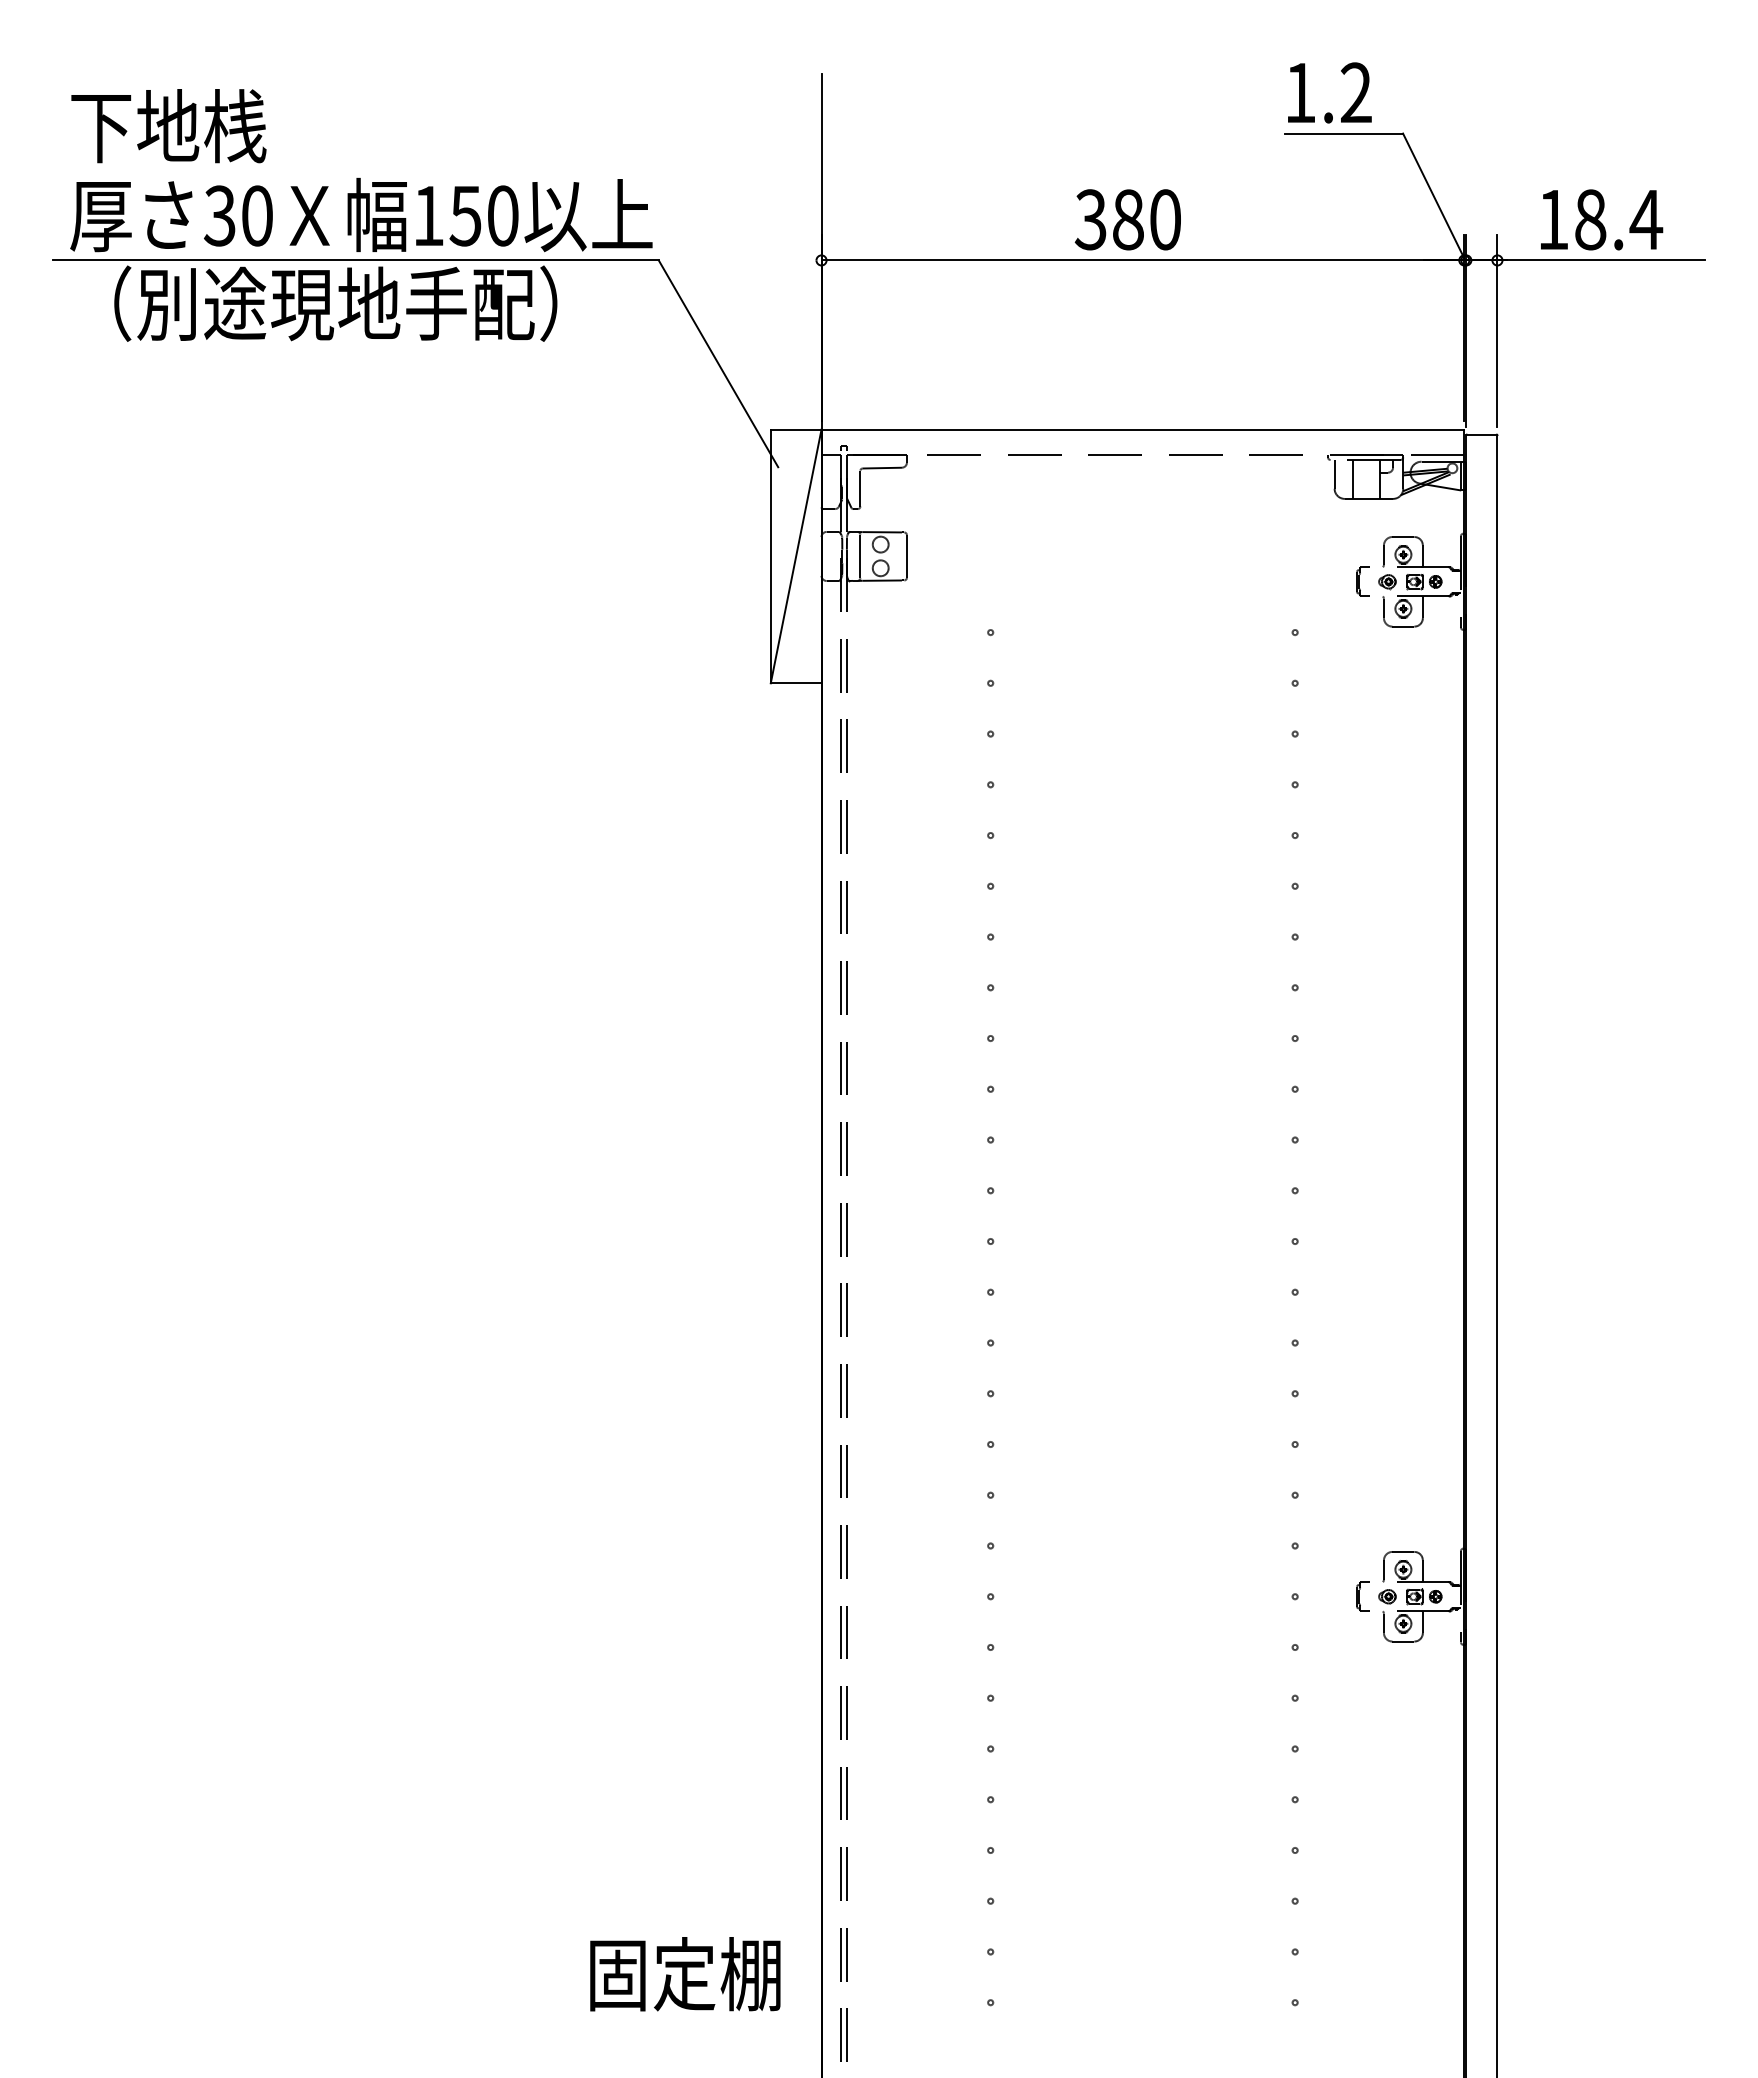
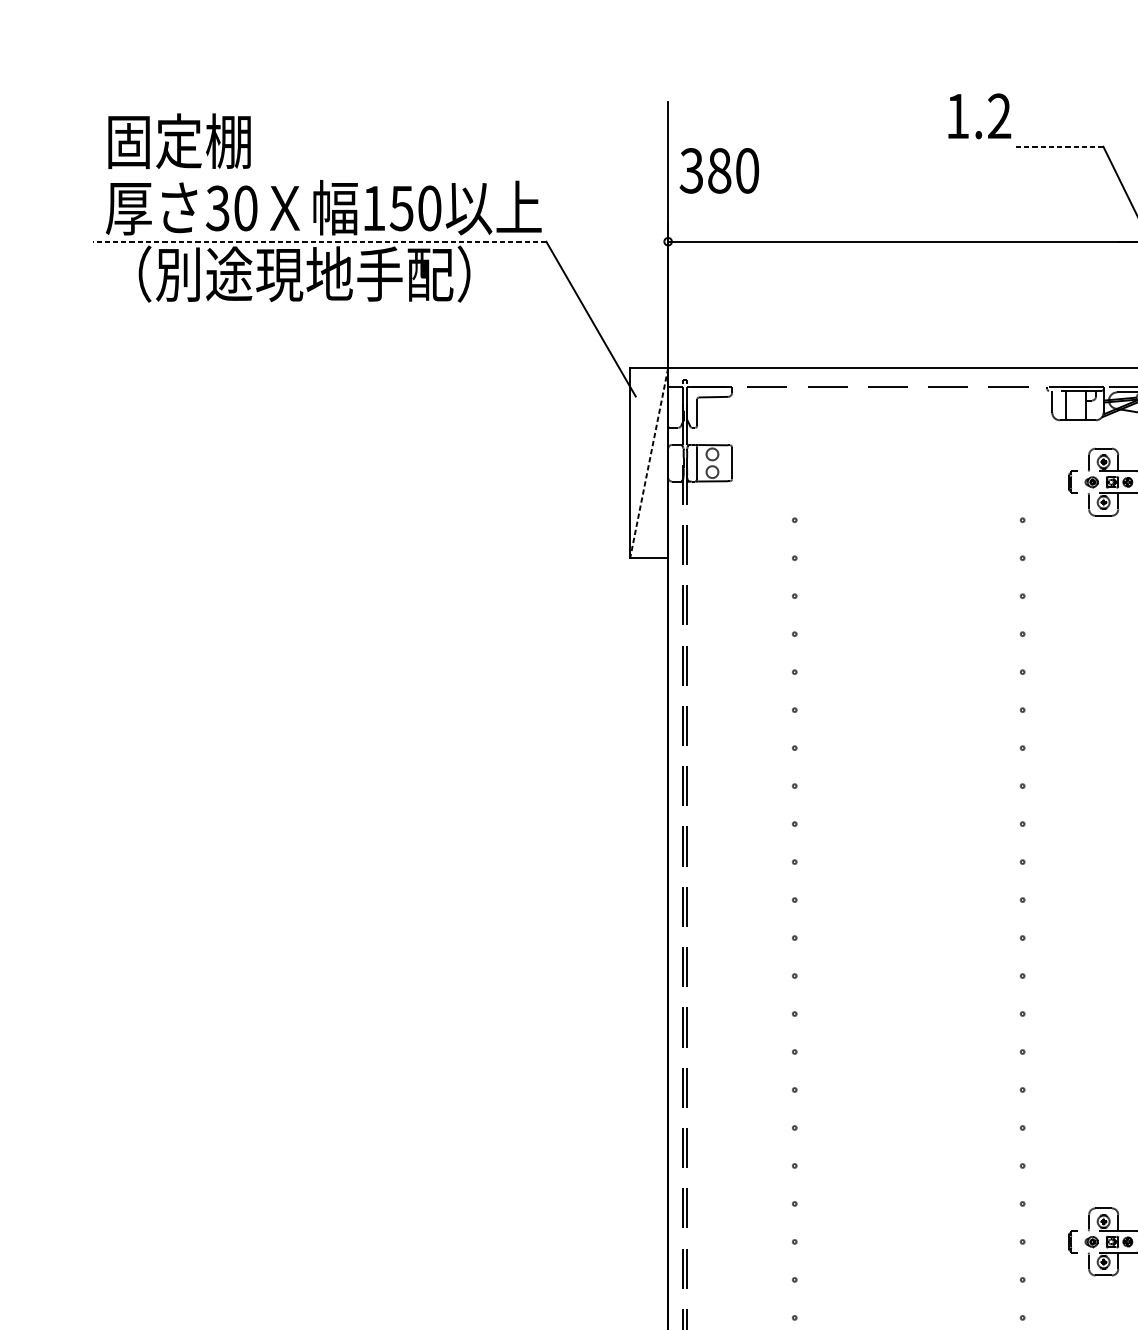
text: (1329, 92) -> (979, 116), moved
text: (168, 126) -> (179, 141), 下地桟 -> 固定棚
line: (1344, 133) -> (1059, 146), solid -> dashed
text: (1127, 219) -> (719, 170), moved
line: (355, 260) -> (319, 241), solid -> dashed
line: (796, 556) -> (649, 463), solid -> dashed

